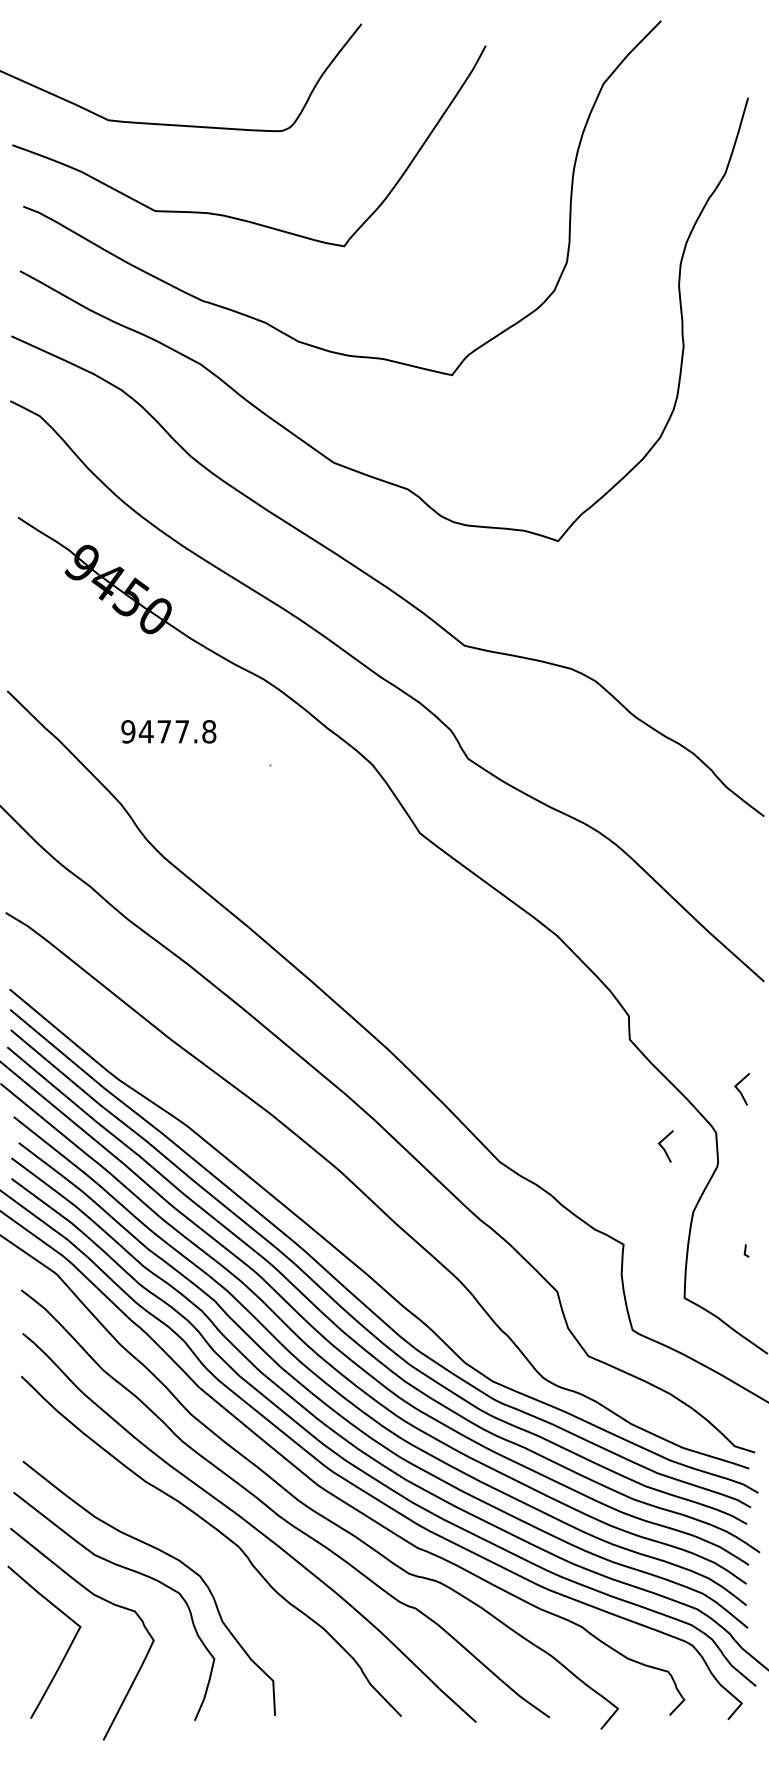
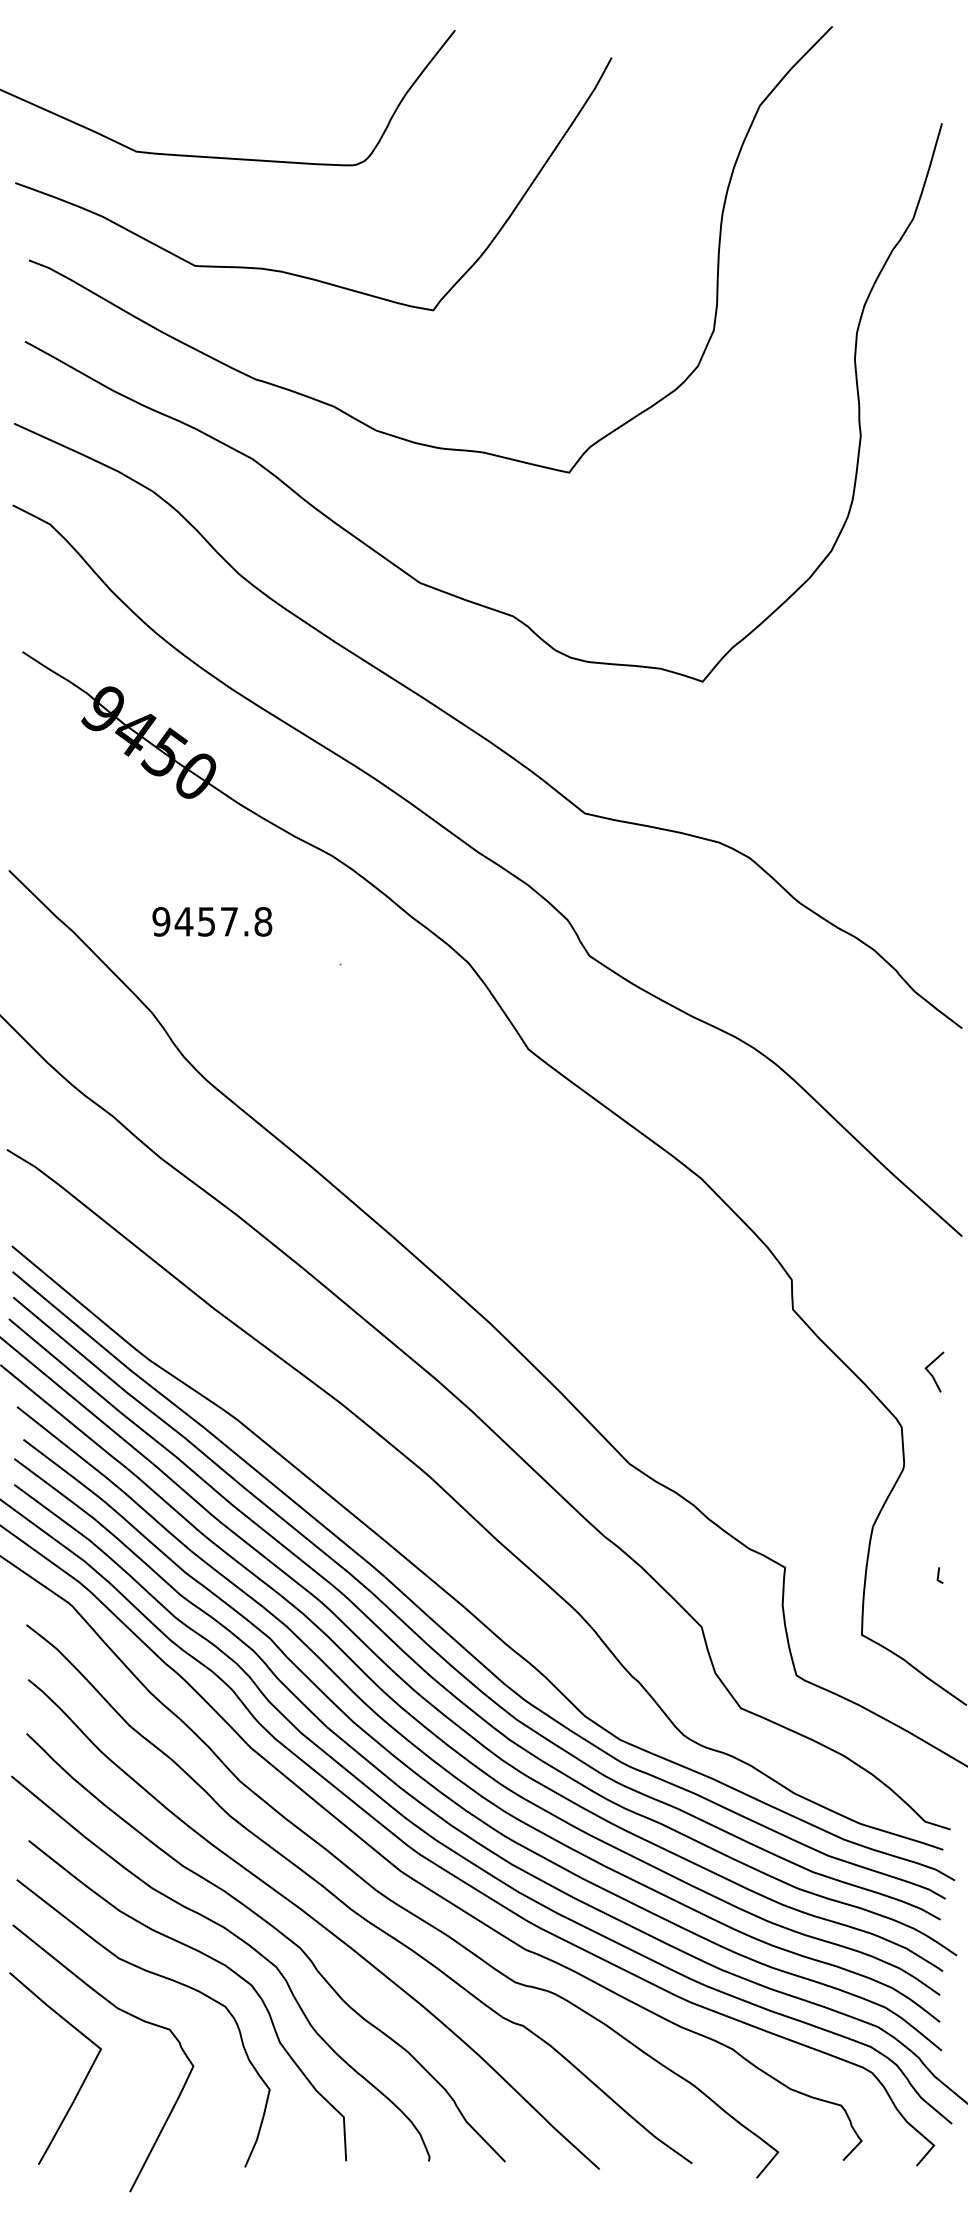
text: (164, 731) -> (206, 921), 9477.8 -> 9457.8
line: (663, 1147) -> (835, 1445), removed
curve: (191, 1540) -> (240, 1940), added

